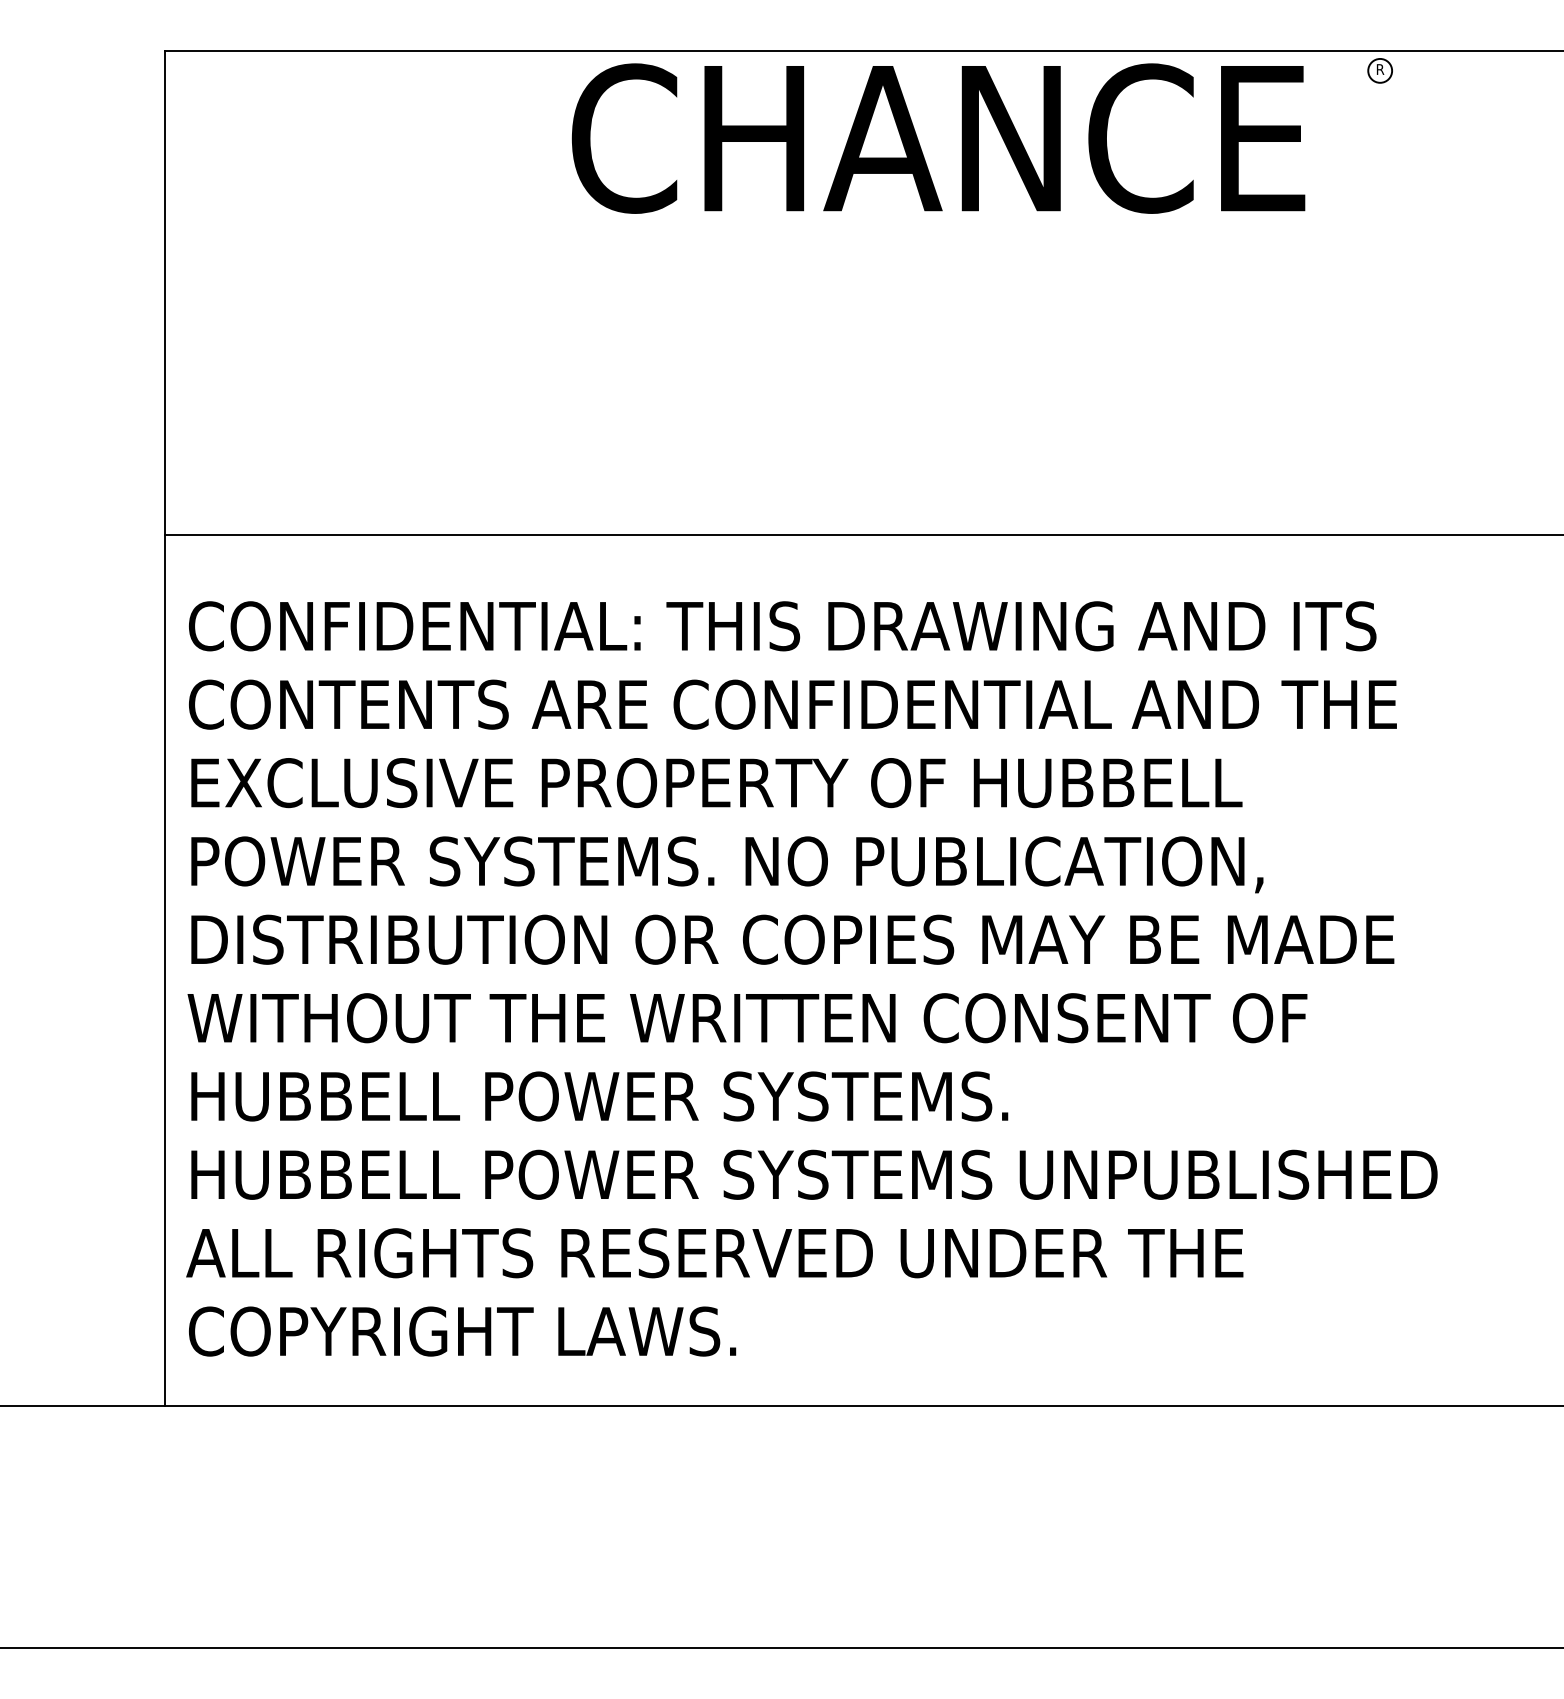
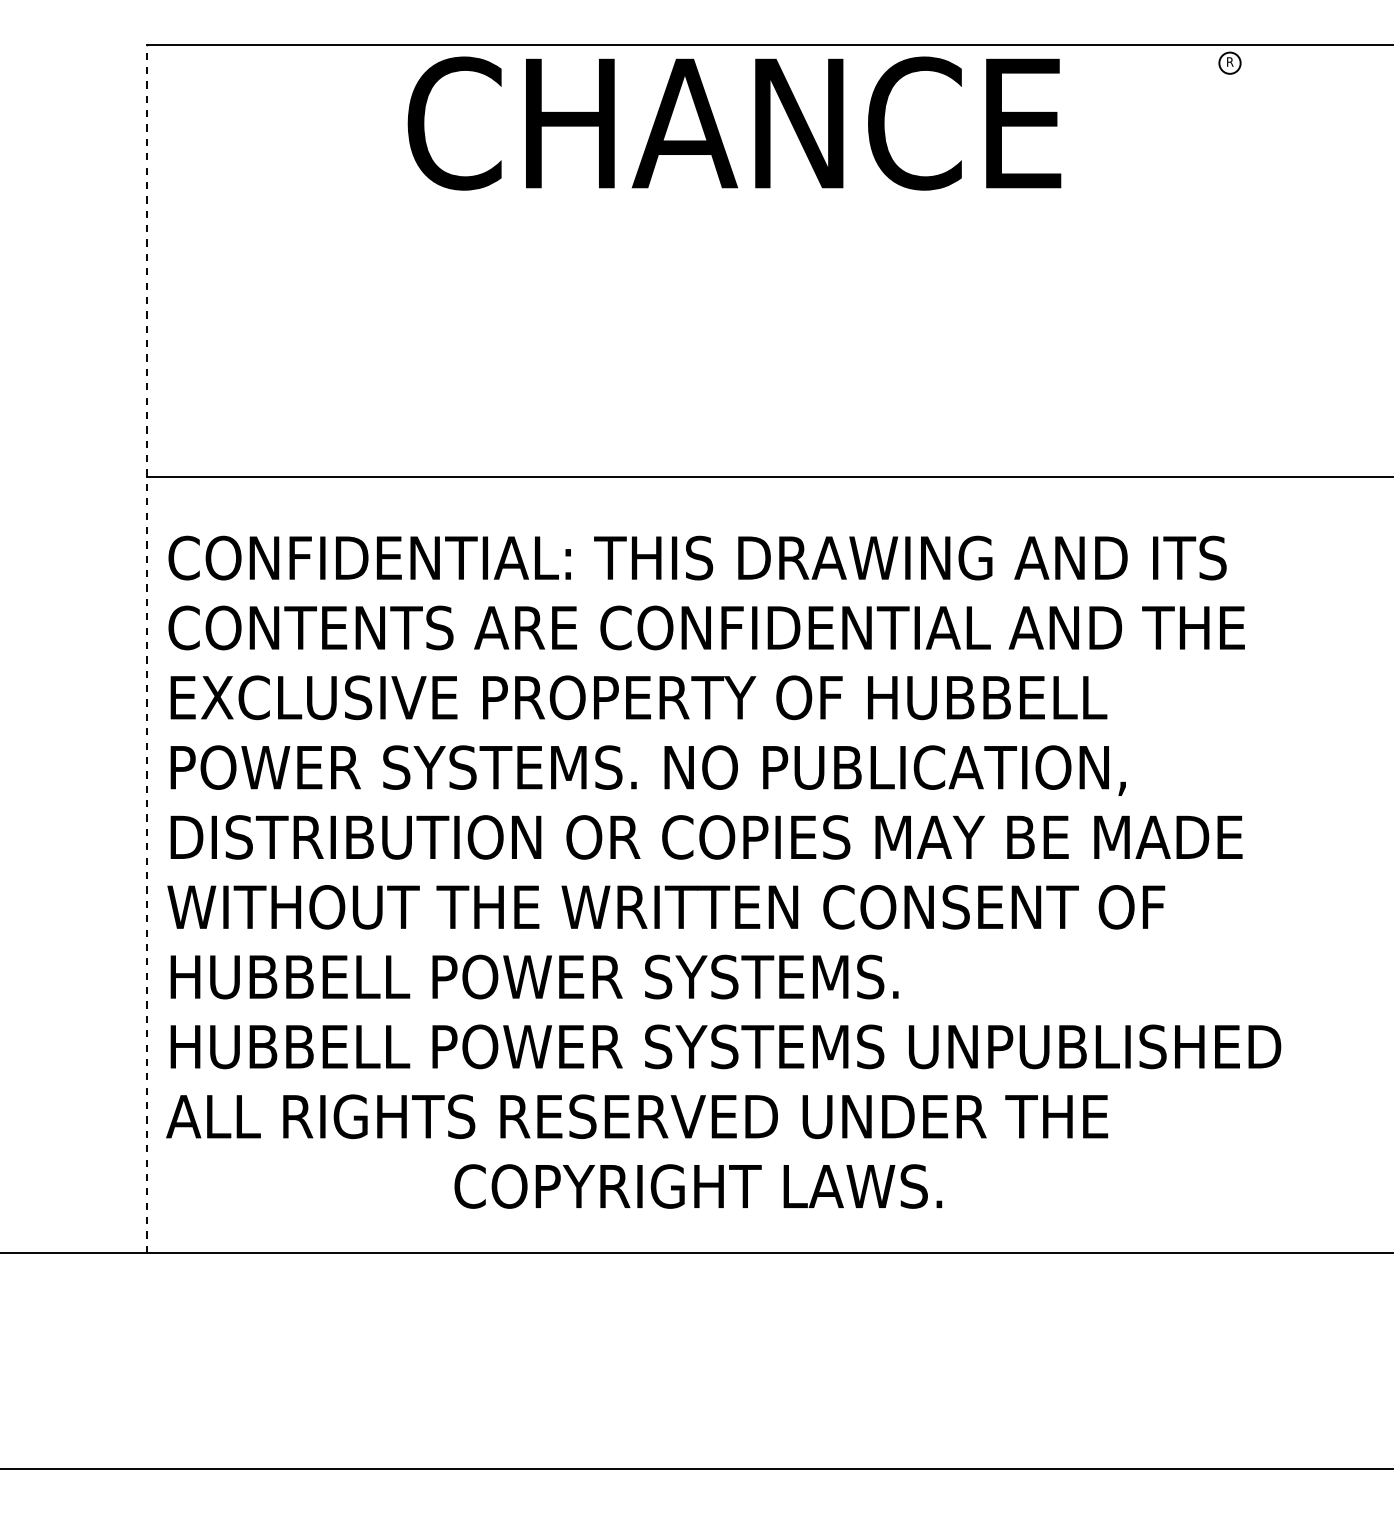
text: (938, 138) -> (734, 123), moved
line: (165, 728) -> (147, 649), solid -> dashed
text: (462, 1331) -> (698, 1186), moved

